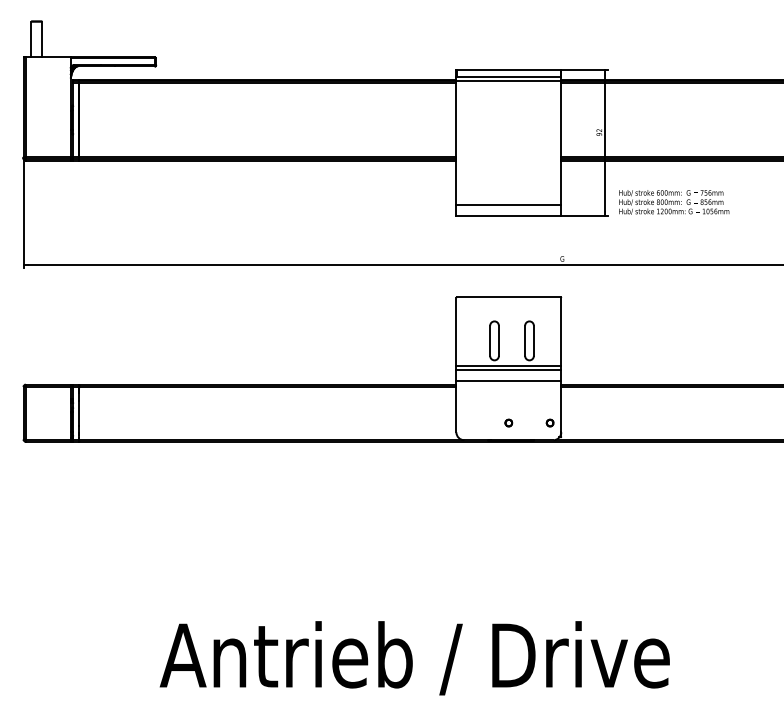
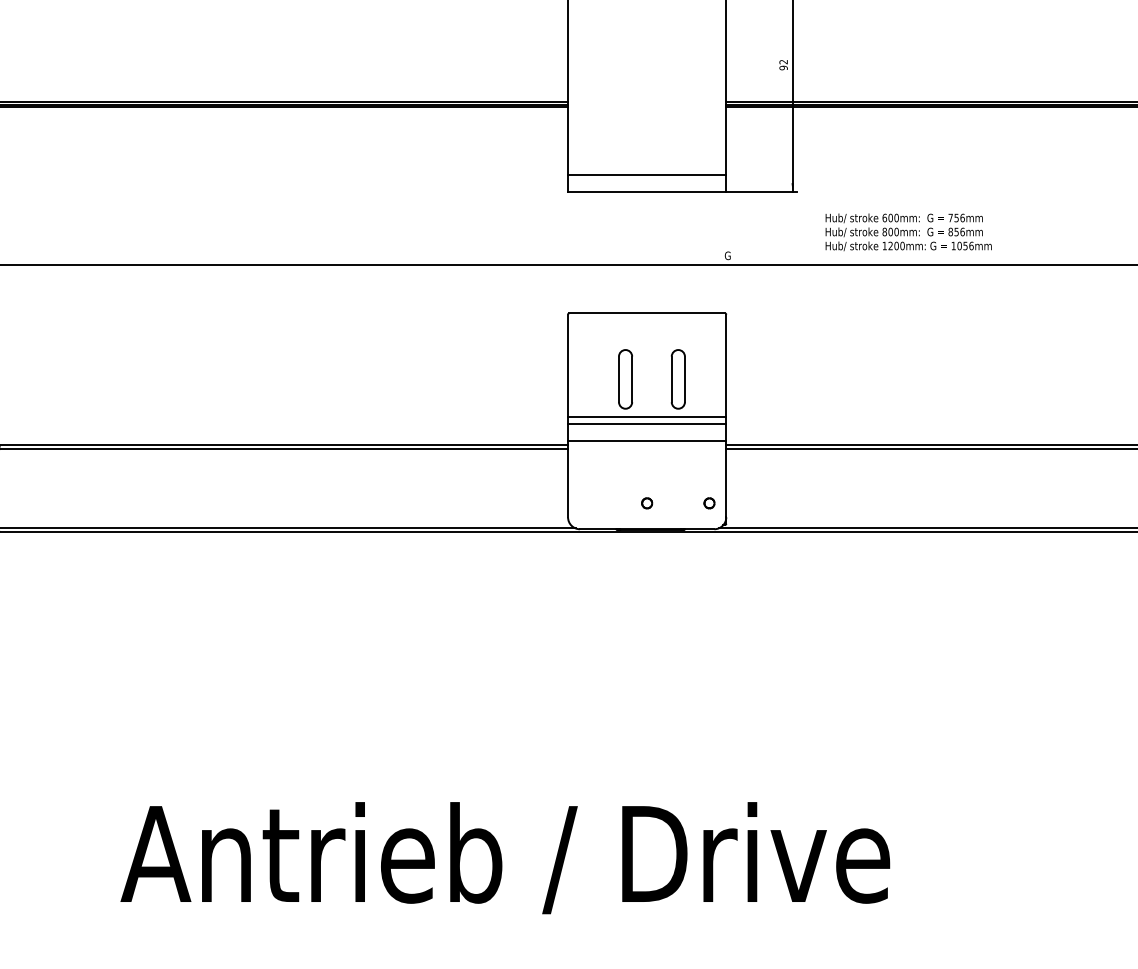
text: (674, 202) -> (909, 232), moved

